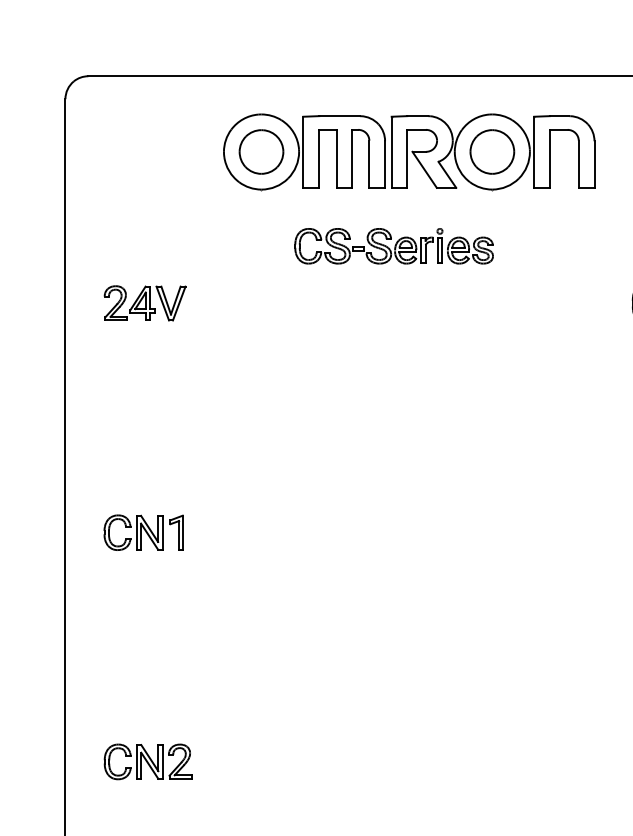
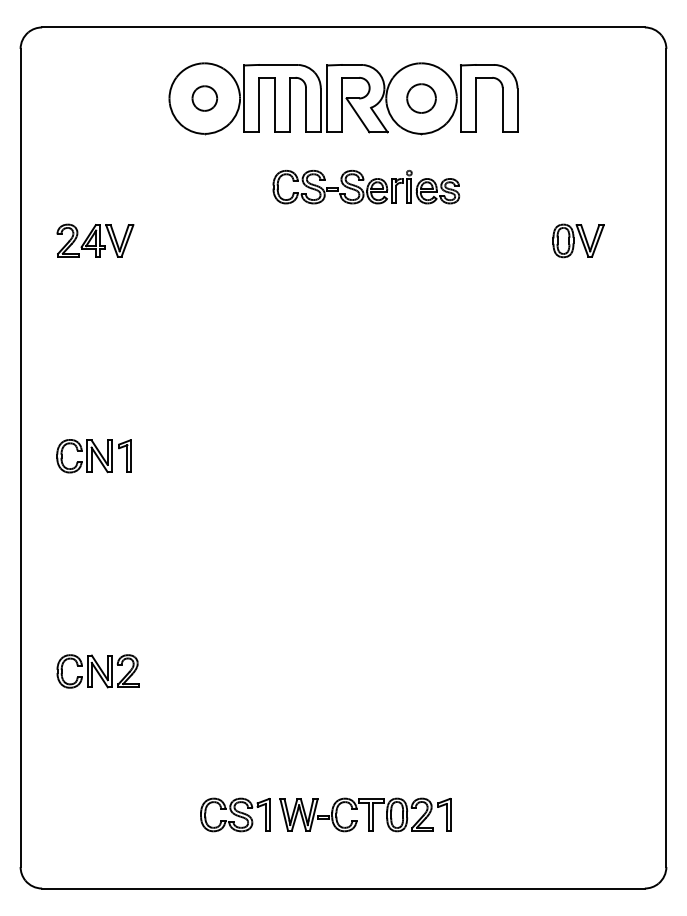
part: (261, 151) -> (204, 98), size x0.6
part: (492, 151) -> (421, 98), size x0.7
part: (394, 246) -> (366, 187), moved

